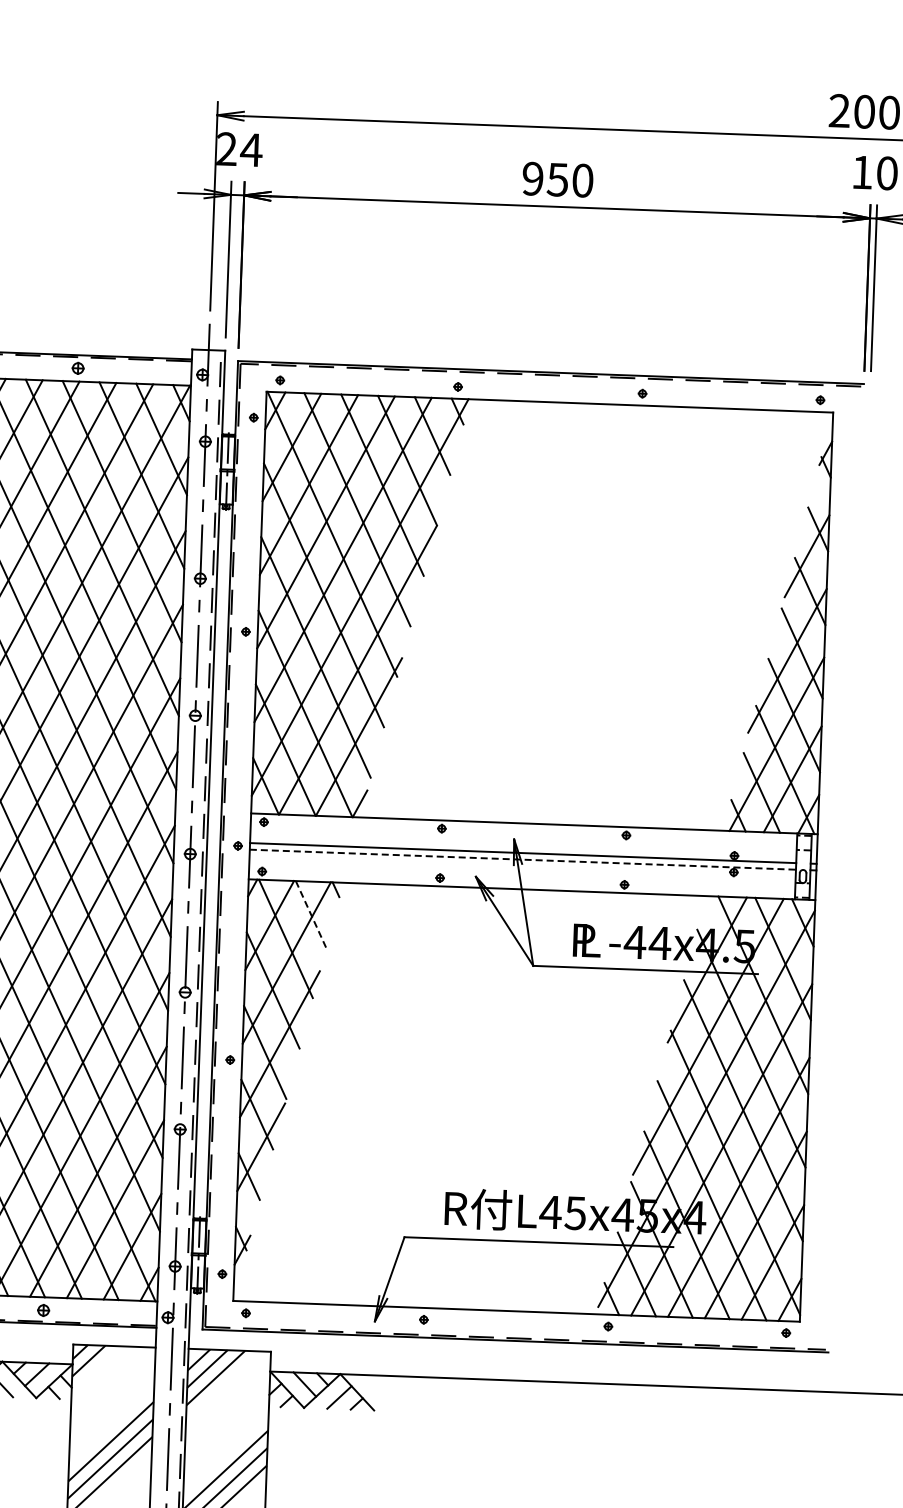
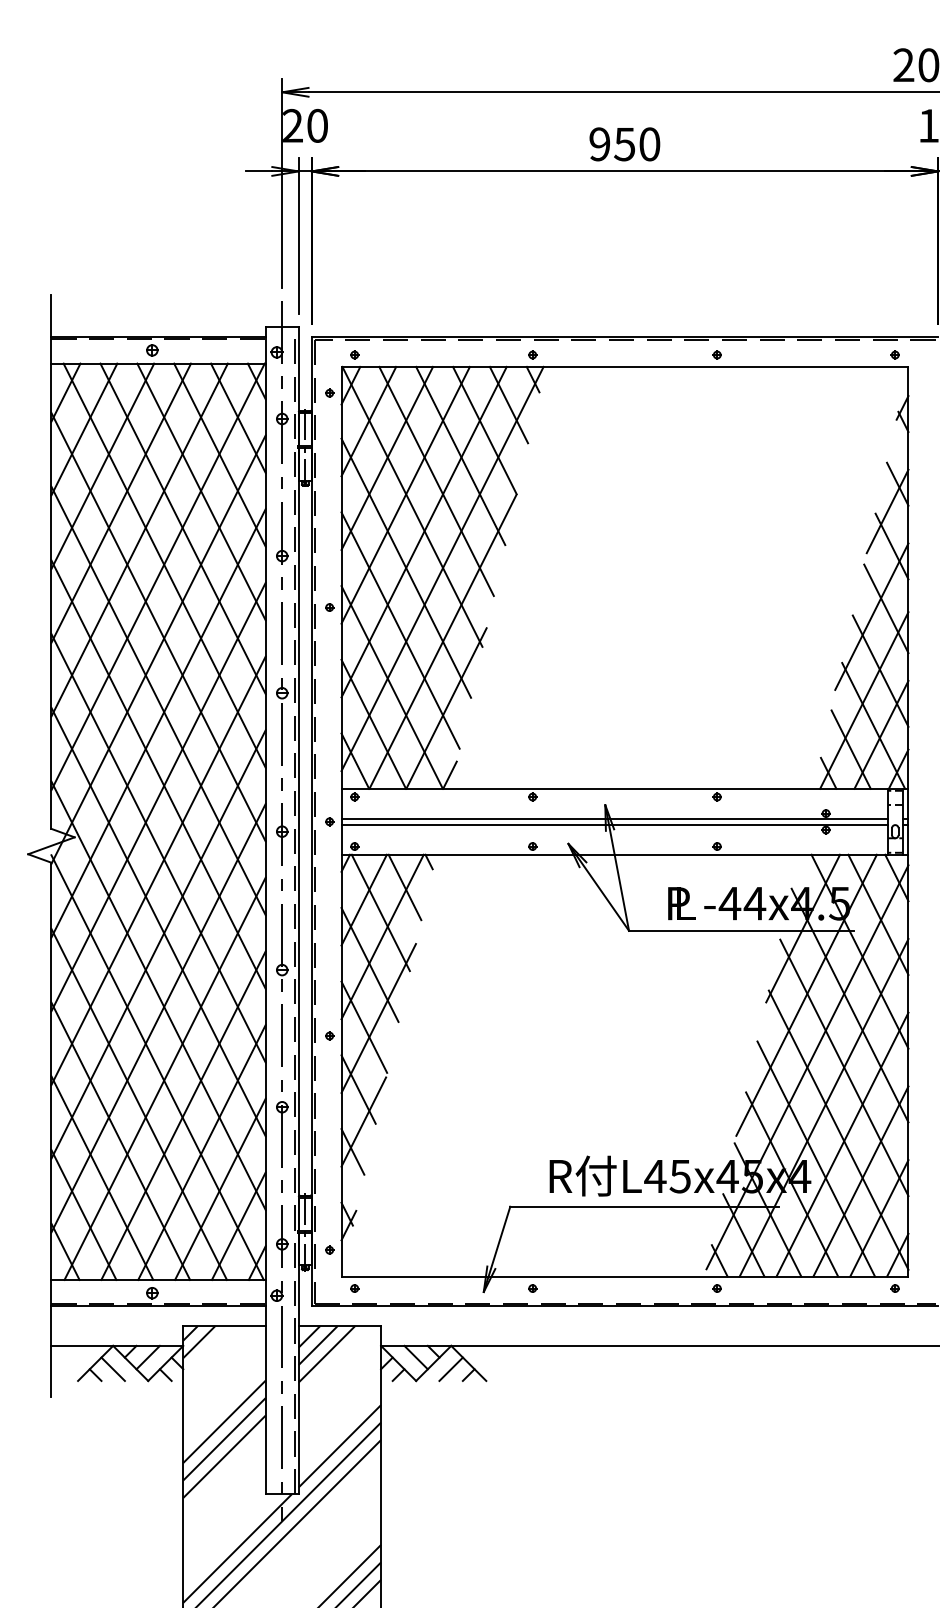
text: (251, 149) -> (317, 125), 24 -> 20
line: (523, 860) -> (615, 825), dashed -> solid
line: (310, 914) -> (404, 887), dashed -> solid

